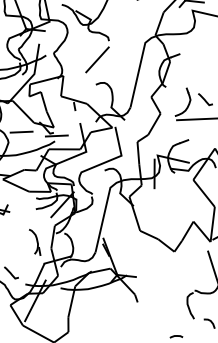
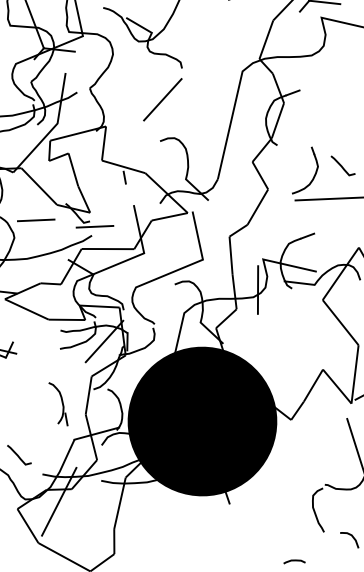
fill: (121, 252) -> (202, 421), added

